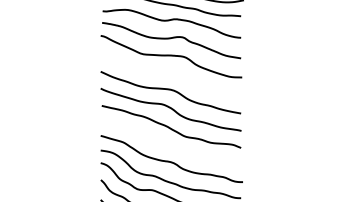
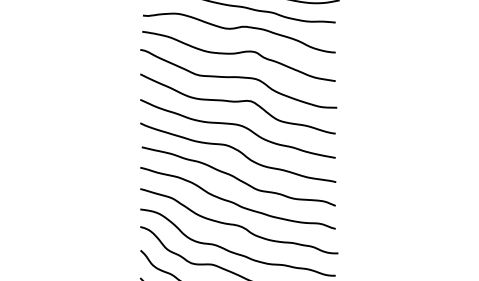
curve: (170, 73) -> (237, 102), added
curve: (169, 145) -> (236, 202), added

